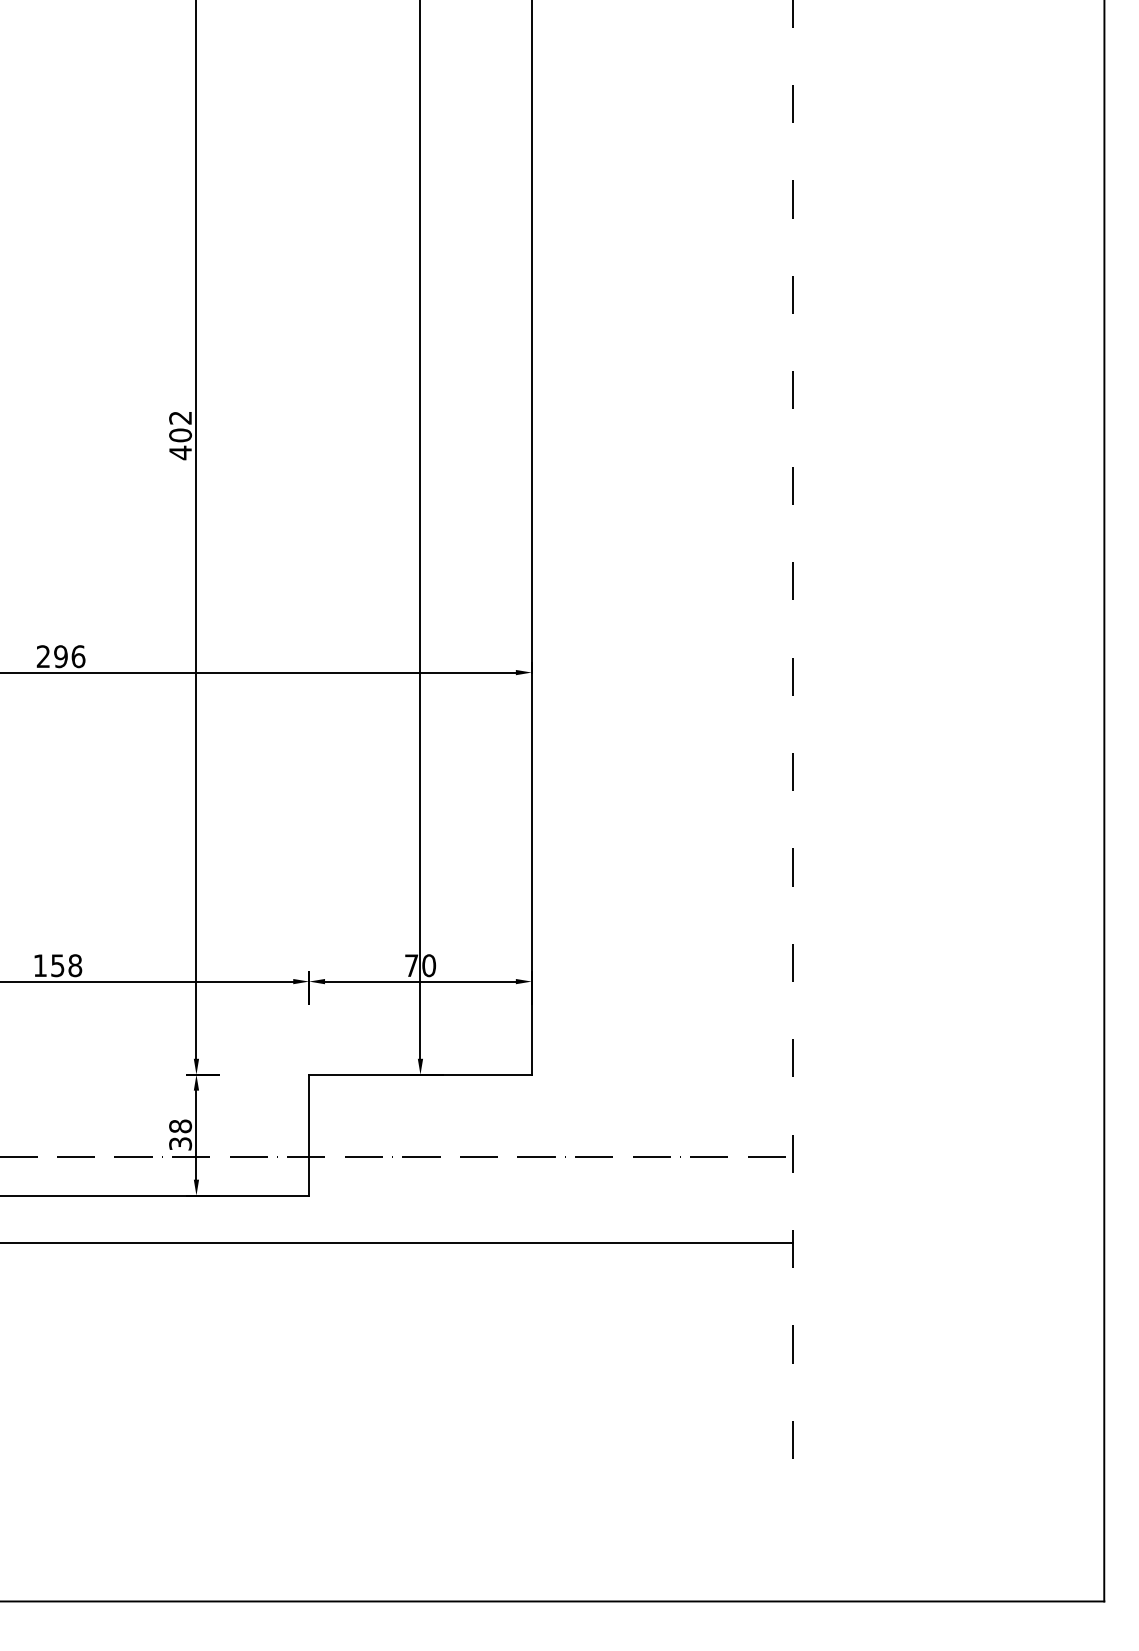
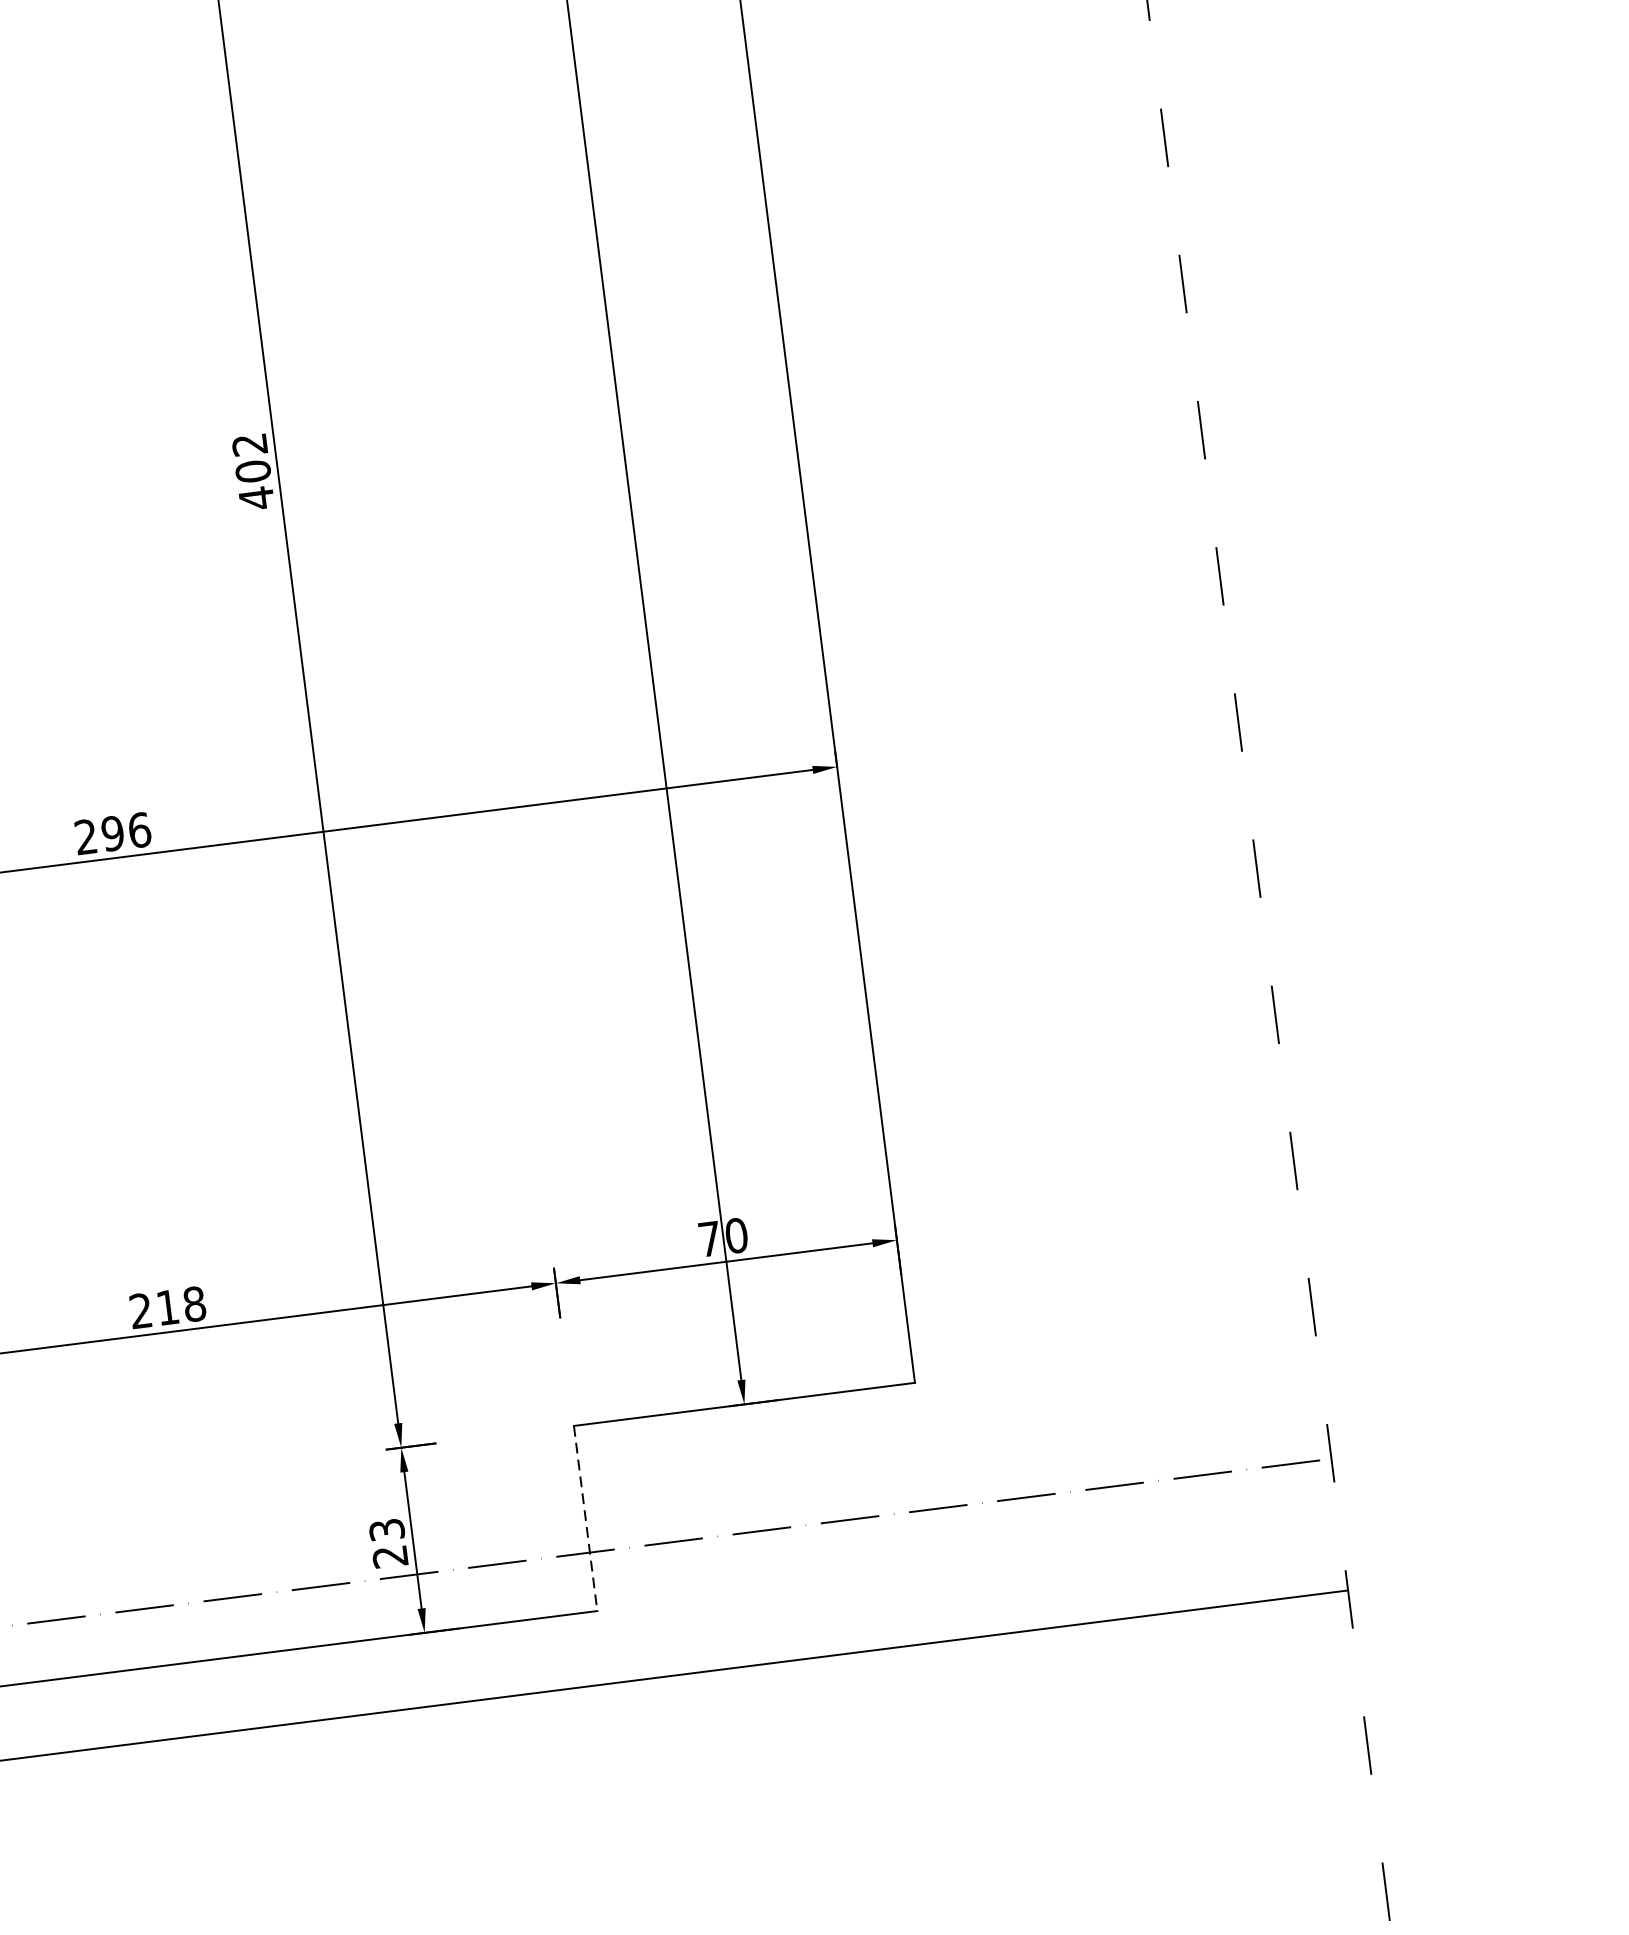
text: (48, 965) -> (153, 1309), 158 -> 218
text: (180, 1134) -> (388, 1542), 38 -> 23
line: (309, 1135) -> (586, 1518), solid -> dashed

